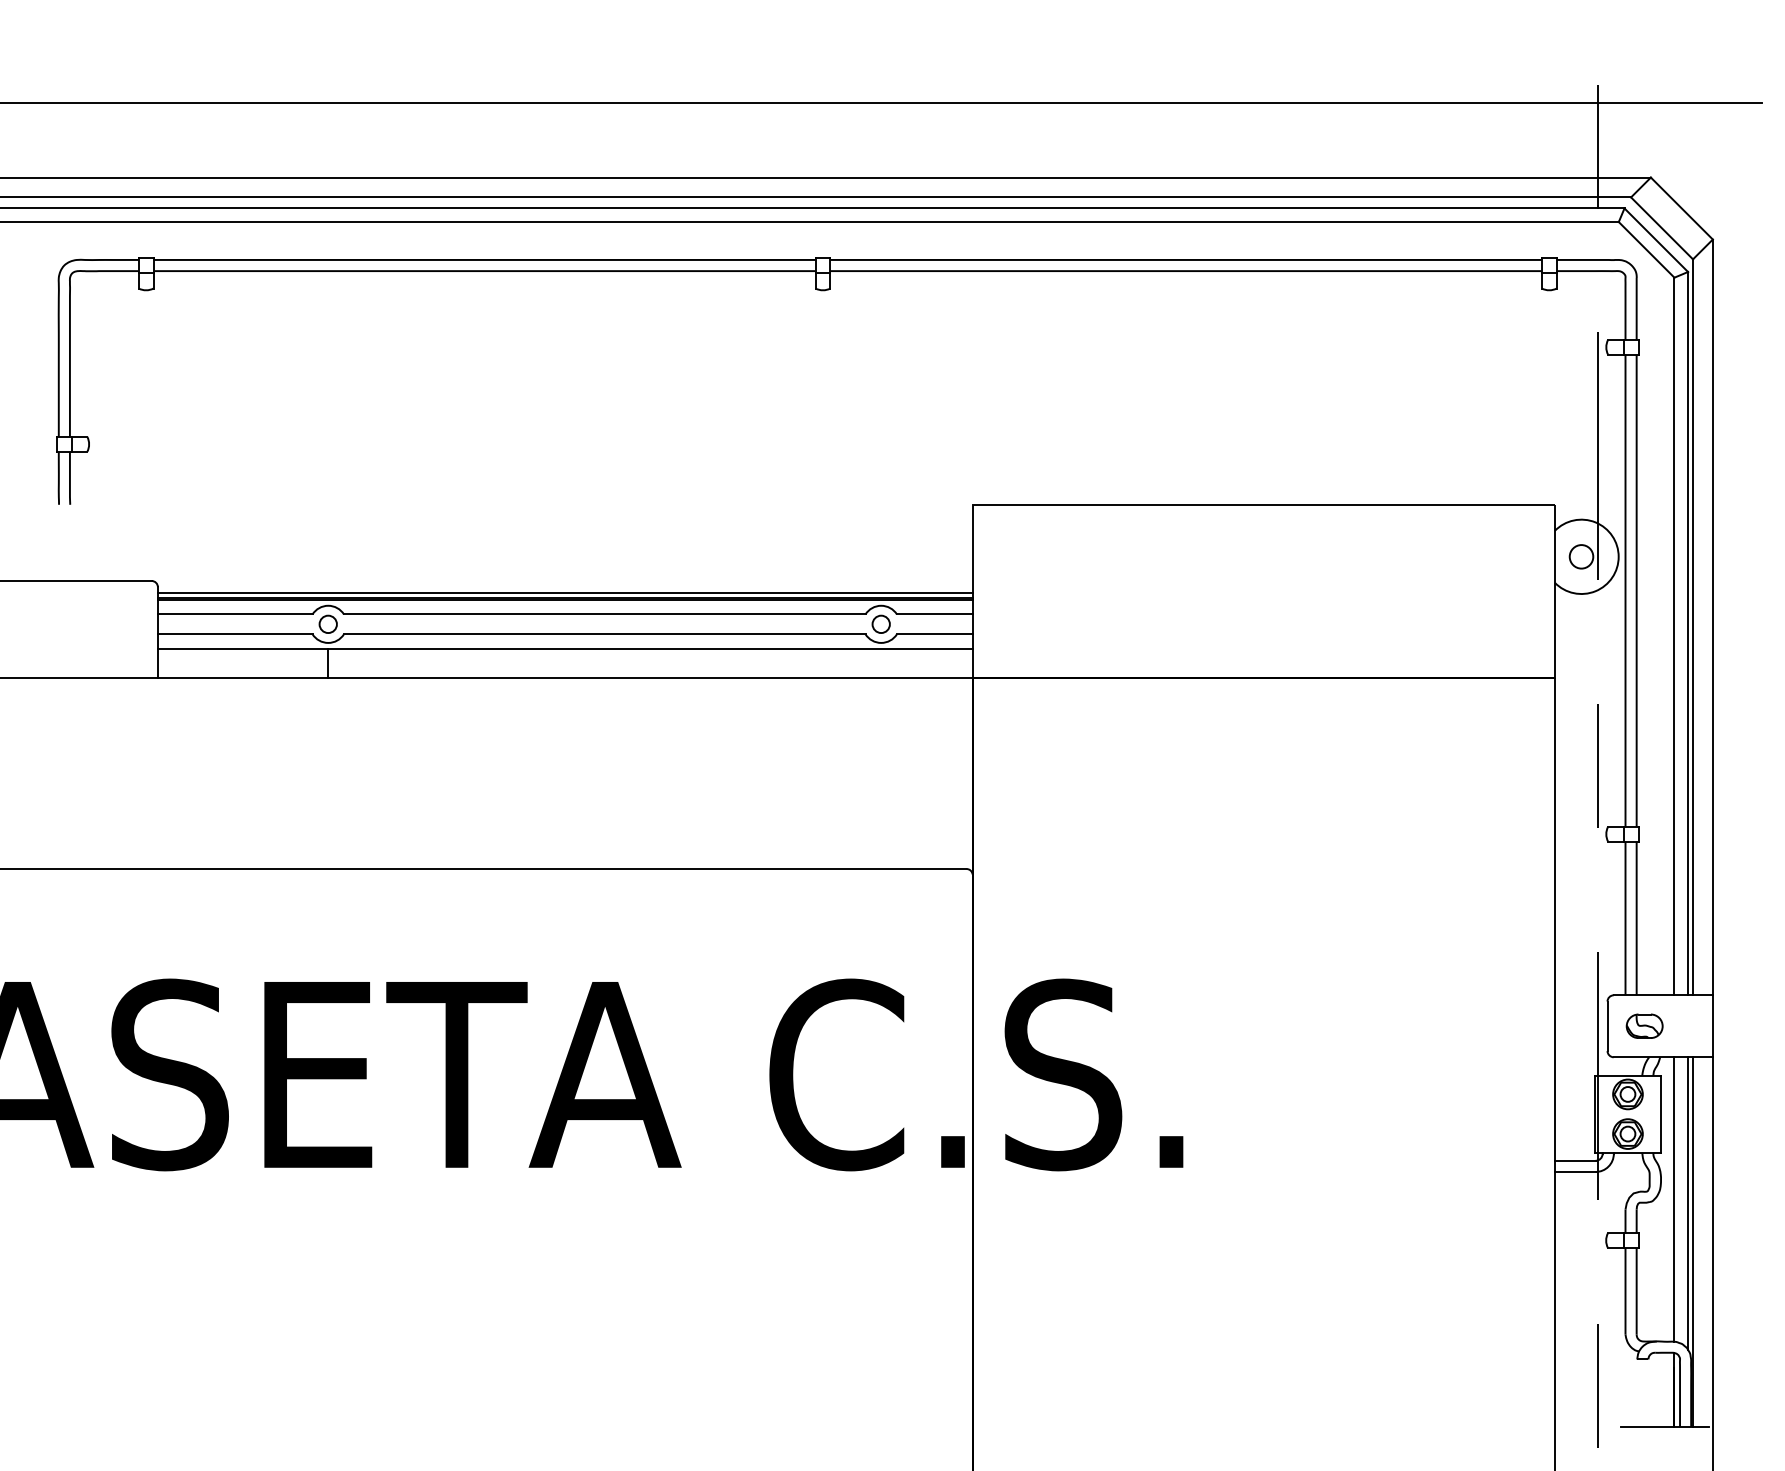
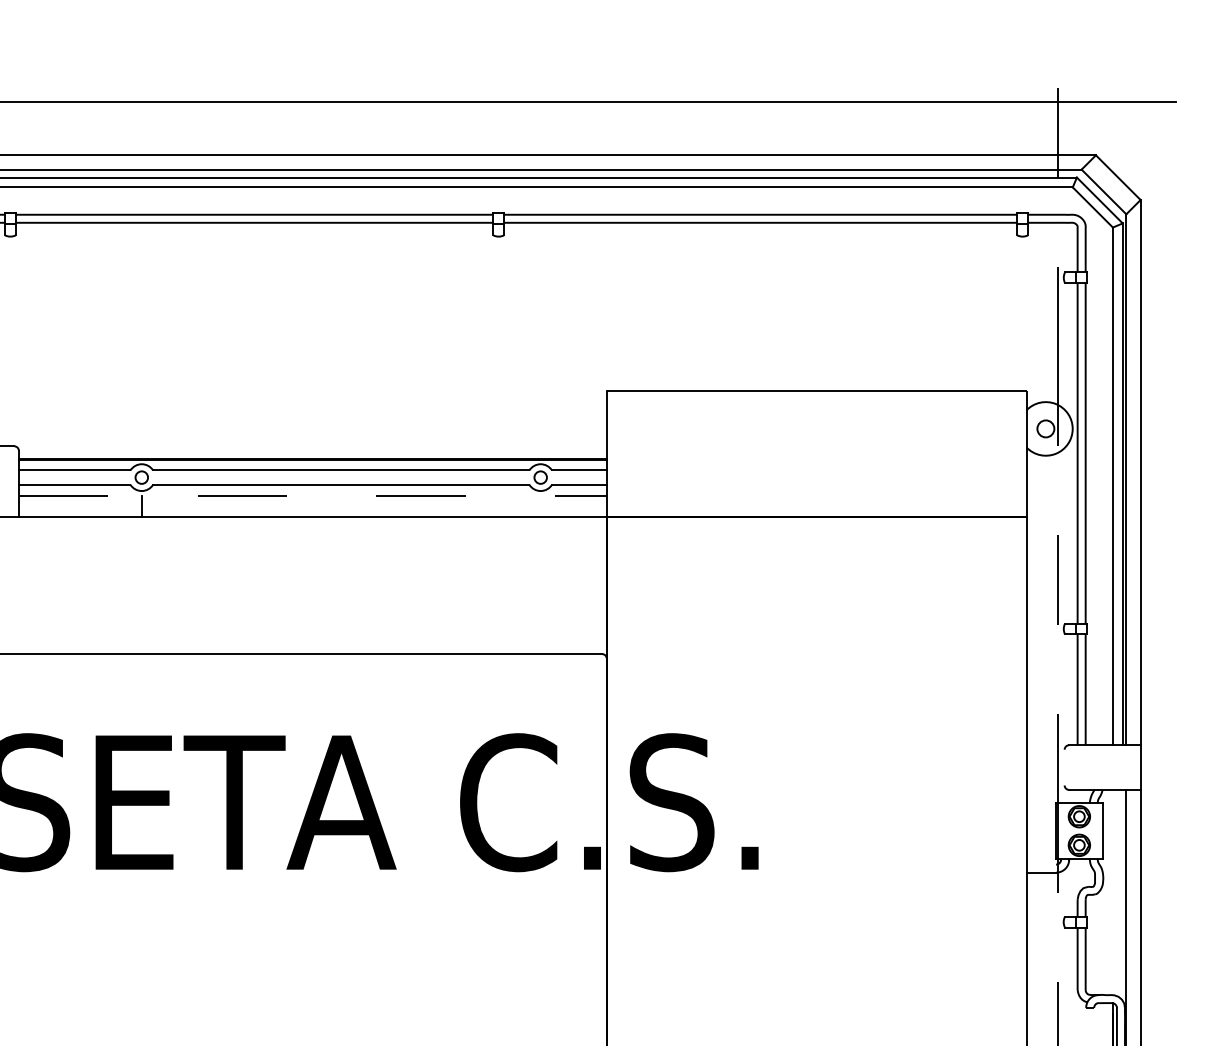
line: (564, 593) -> (312, 455), removed
line: (565, 649) -> (312, 495), solid -> dashed
part: (1644, 1025) -> (1091, 767), removed
line: (1607, 1026) -> (1064, 767), removed
line: (1574, 1160) -> (1040, 864), removed
line: (1674, 1199) -> (1112, 892), removed
line: (1688, 1203) -> (1123, 895), removed

